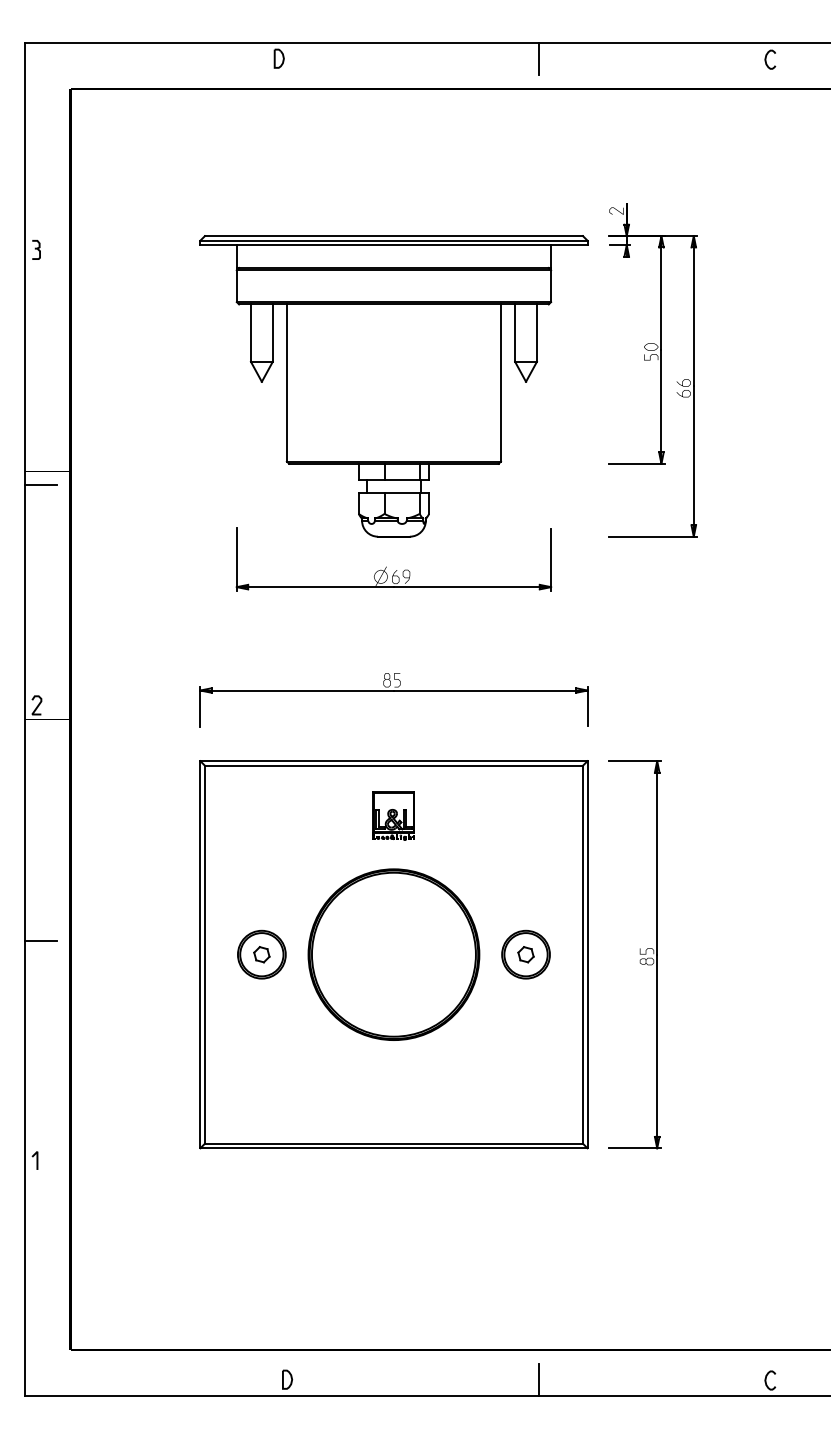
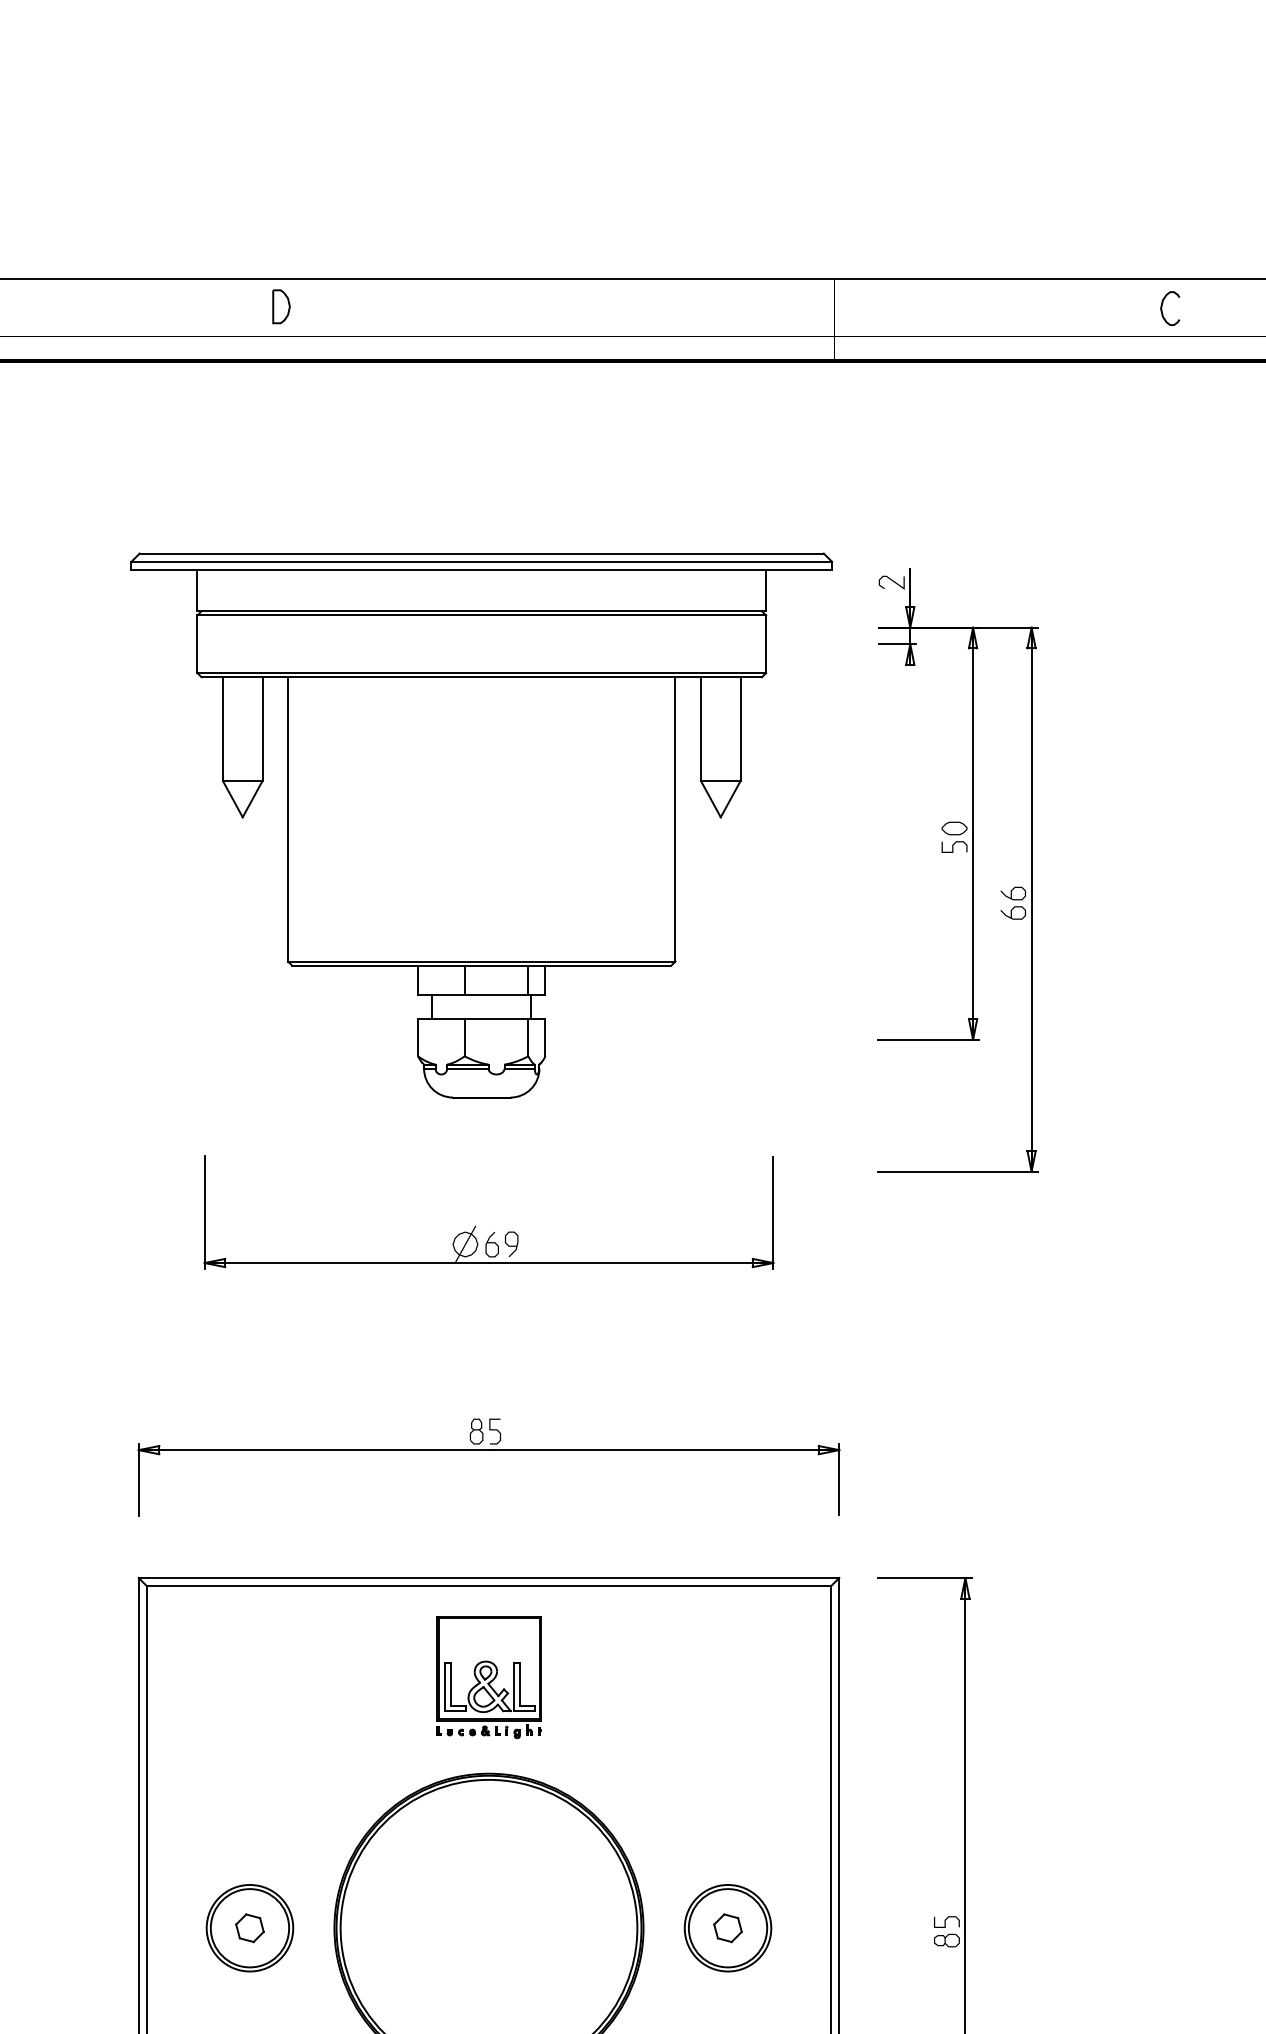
line: (539, 59) -> (752, 308), removed
part: (393, 386) -> (480, 825), moved
part: (393, 815) -> (488, 1676), size x1.4

